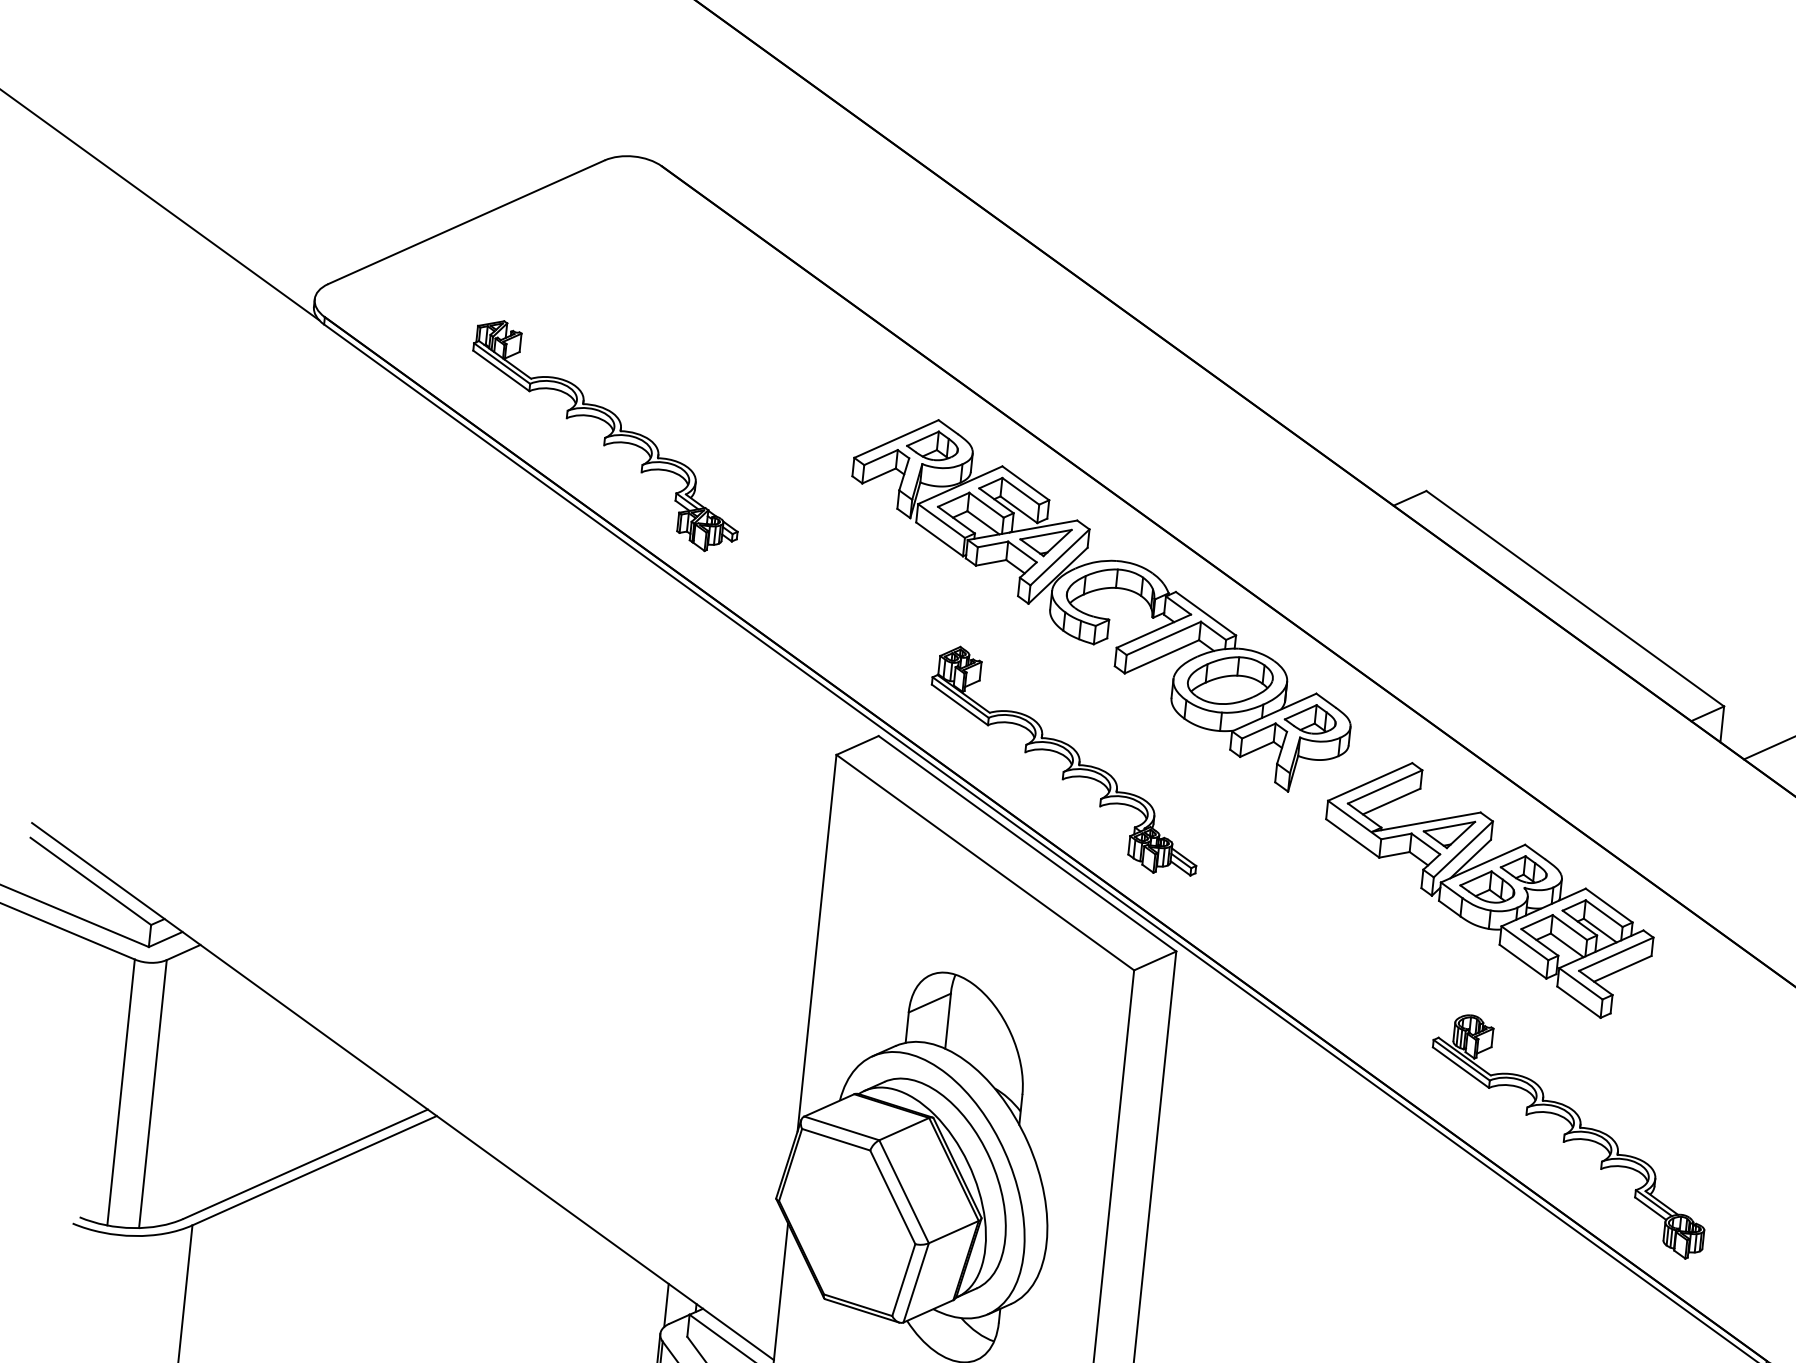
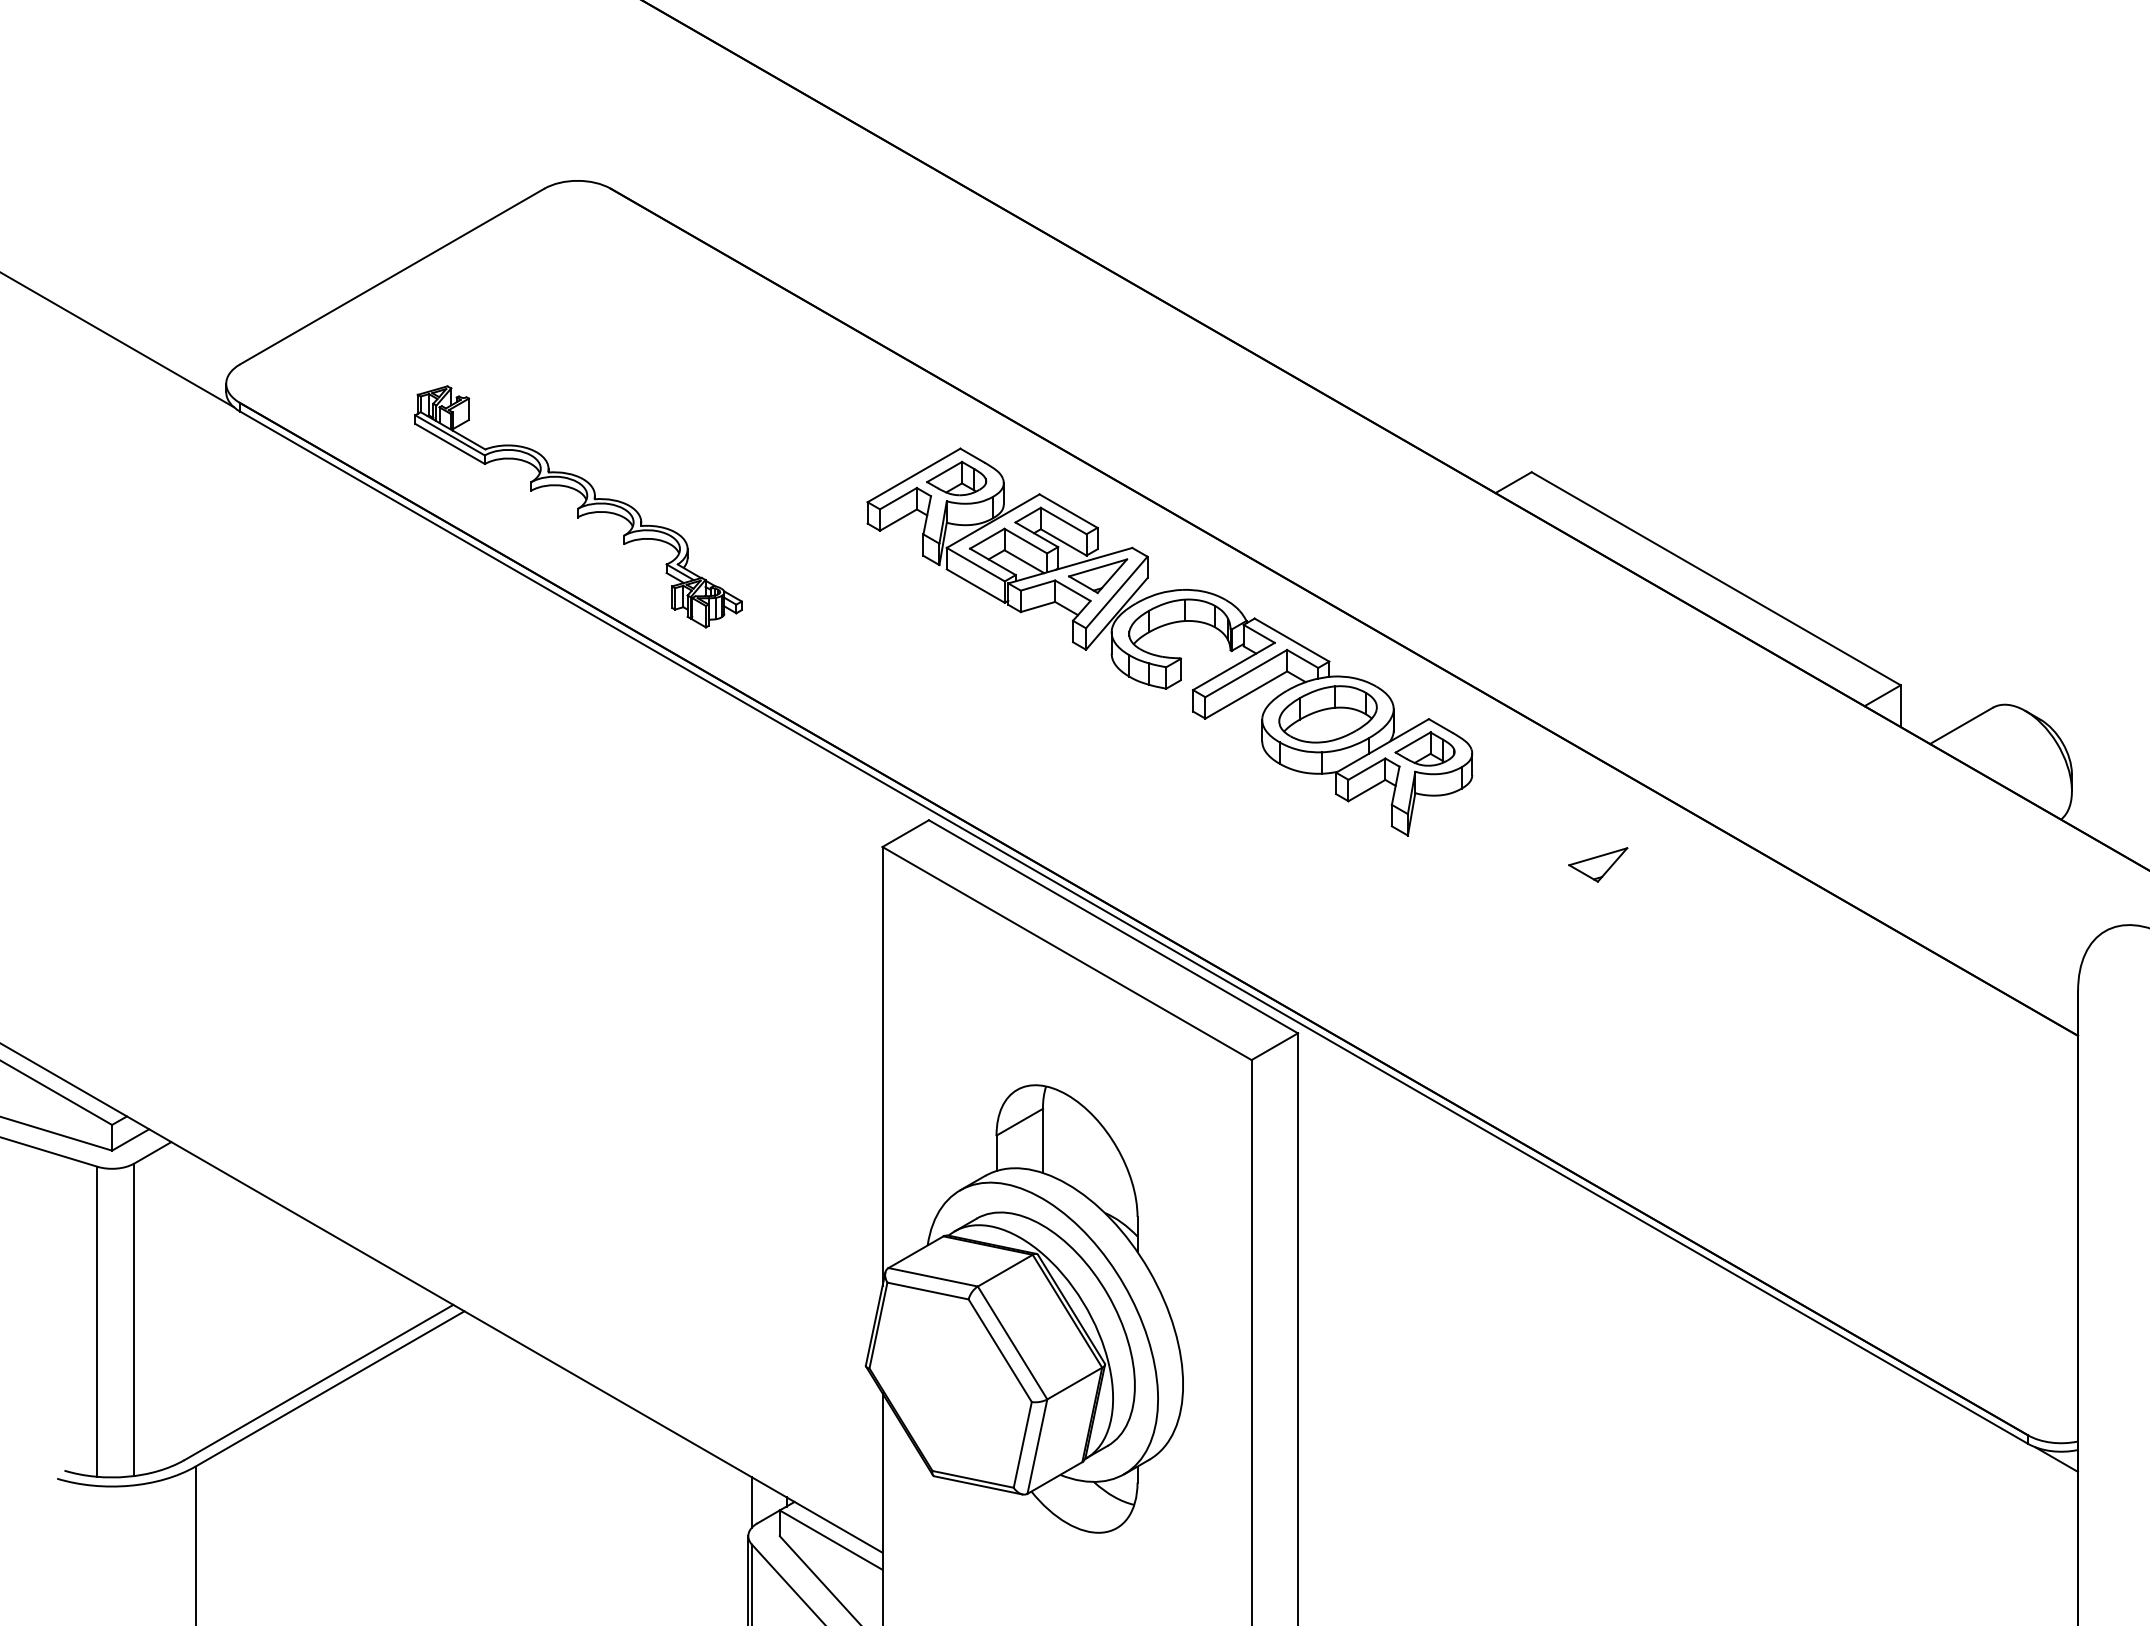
part: (1065, 760) -> (1147, 826), removed
part: (1488, 888) -> (1650, 923), removed
part: (1568, 1136) -> (1772, 1199), removed

